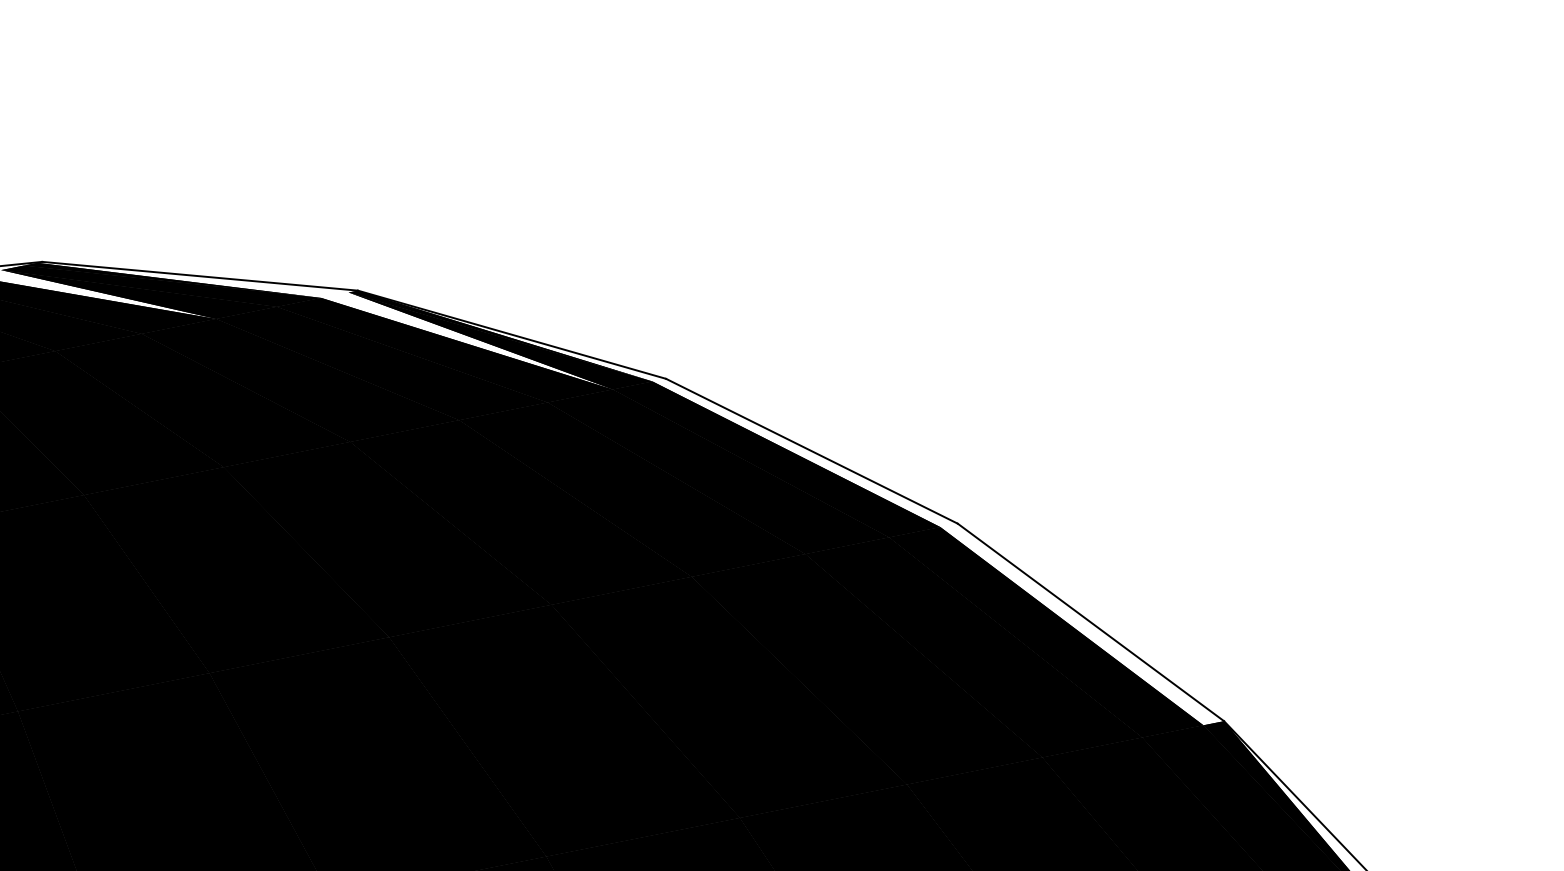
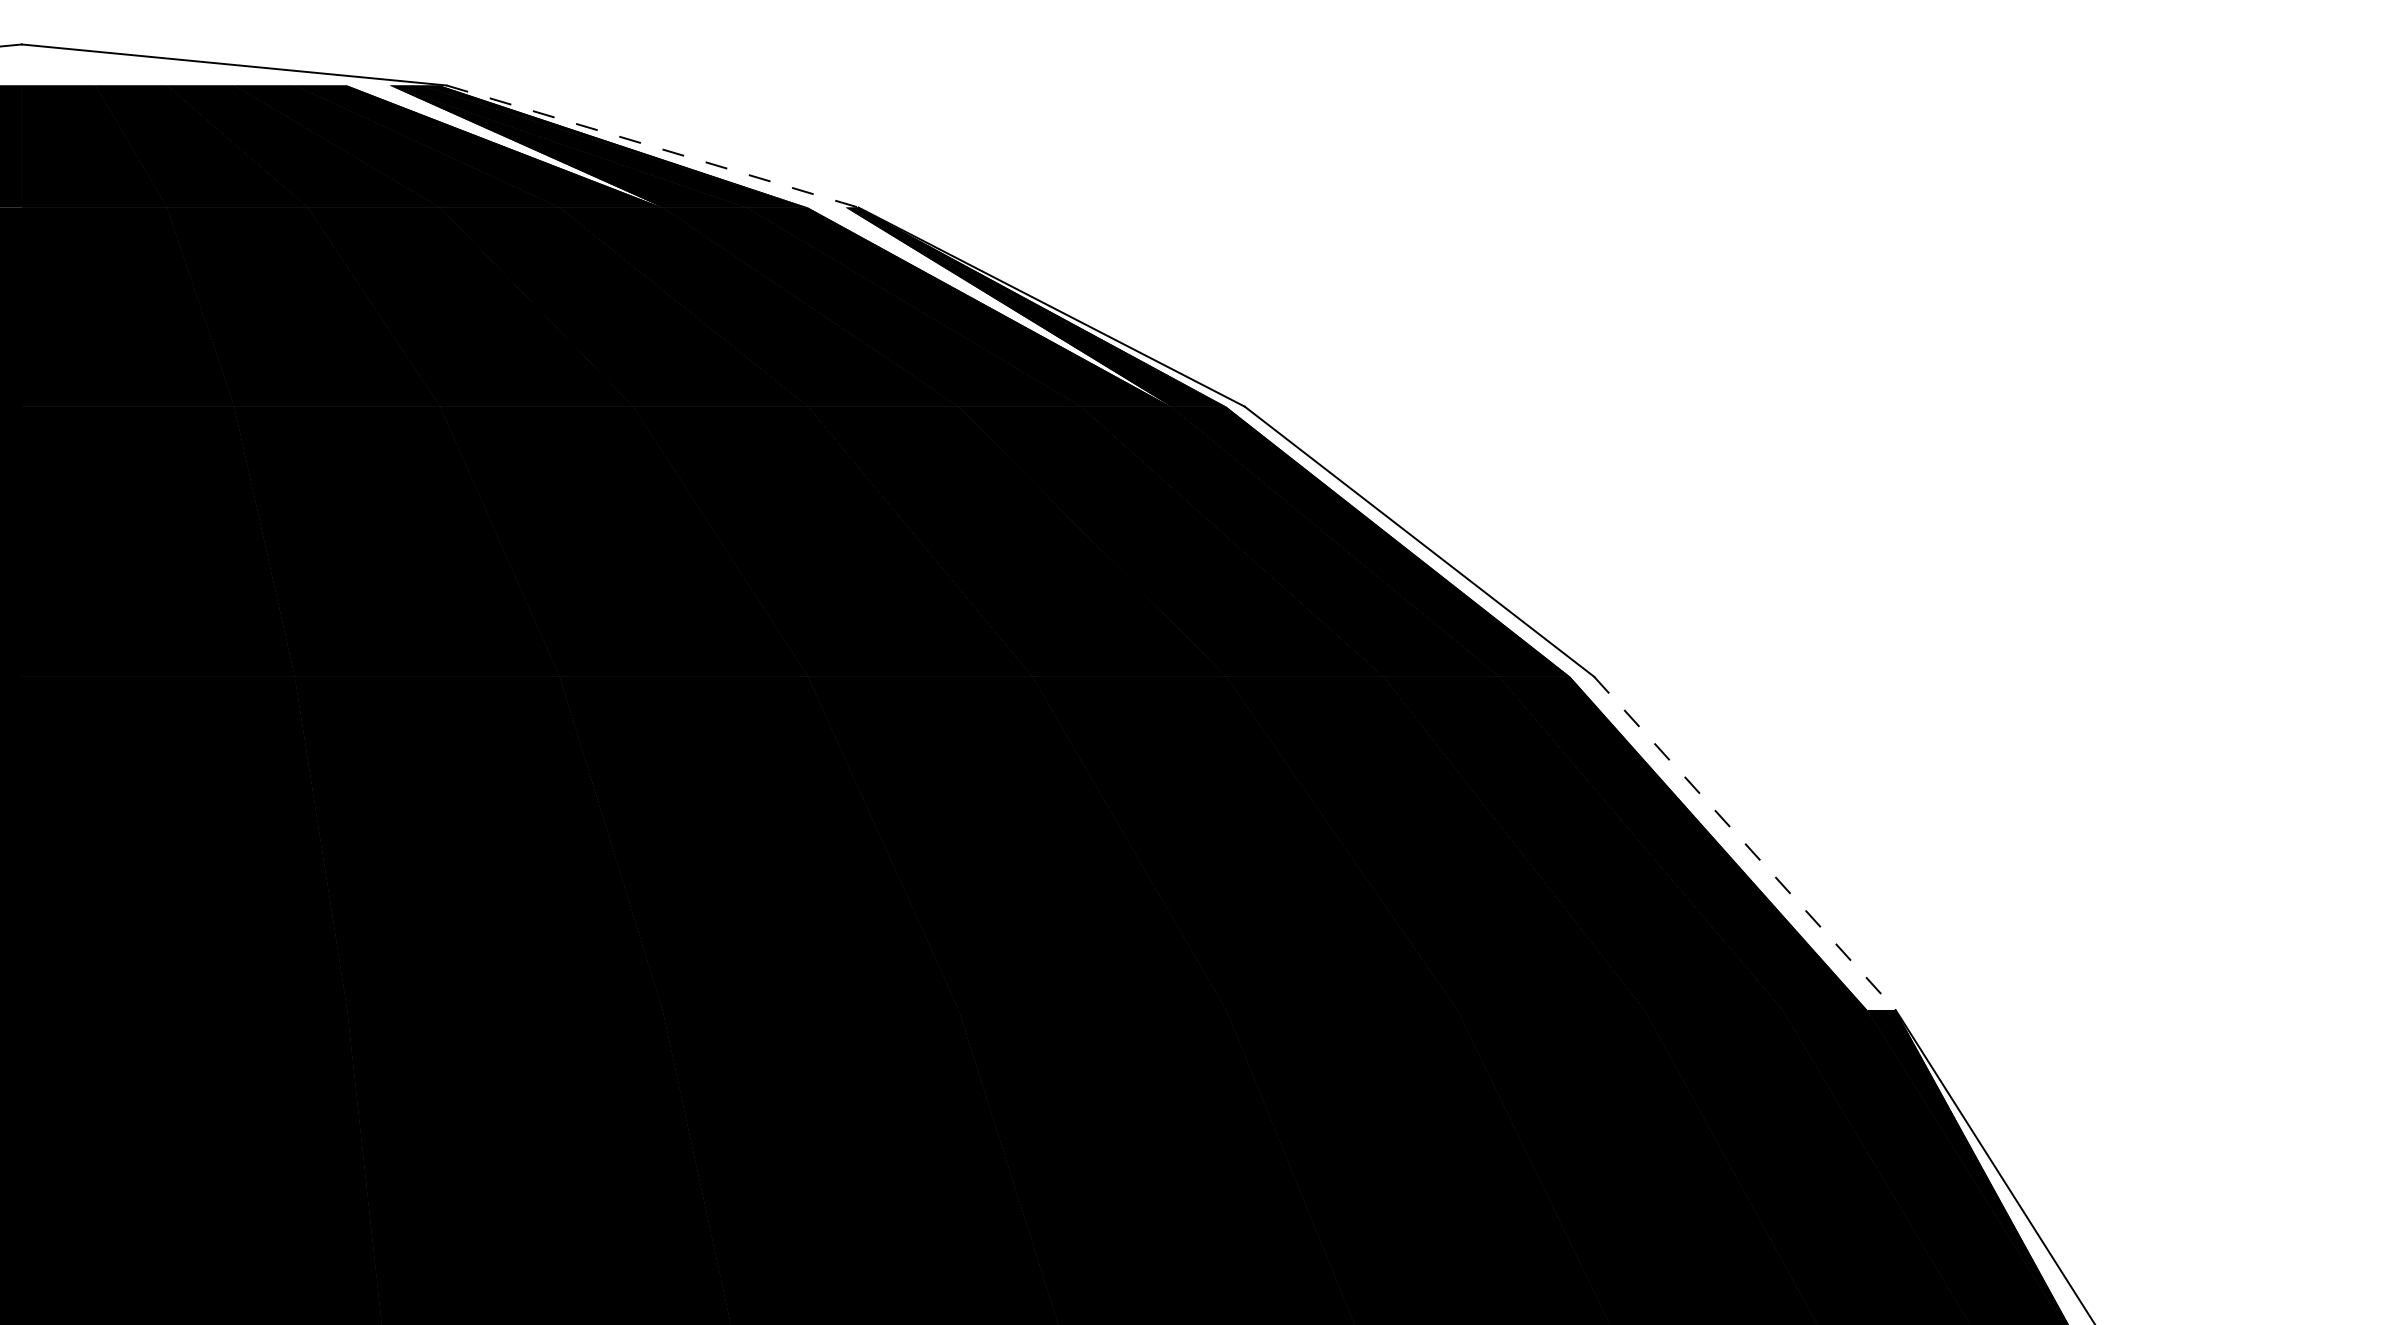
line: (200, 276) -> (652, 146), solid -> dashed
line: (1090, 622) -> (1744, 843), solid -> dashed

